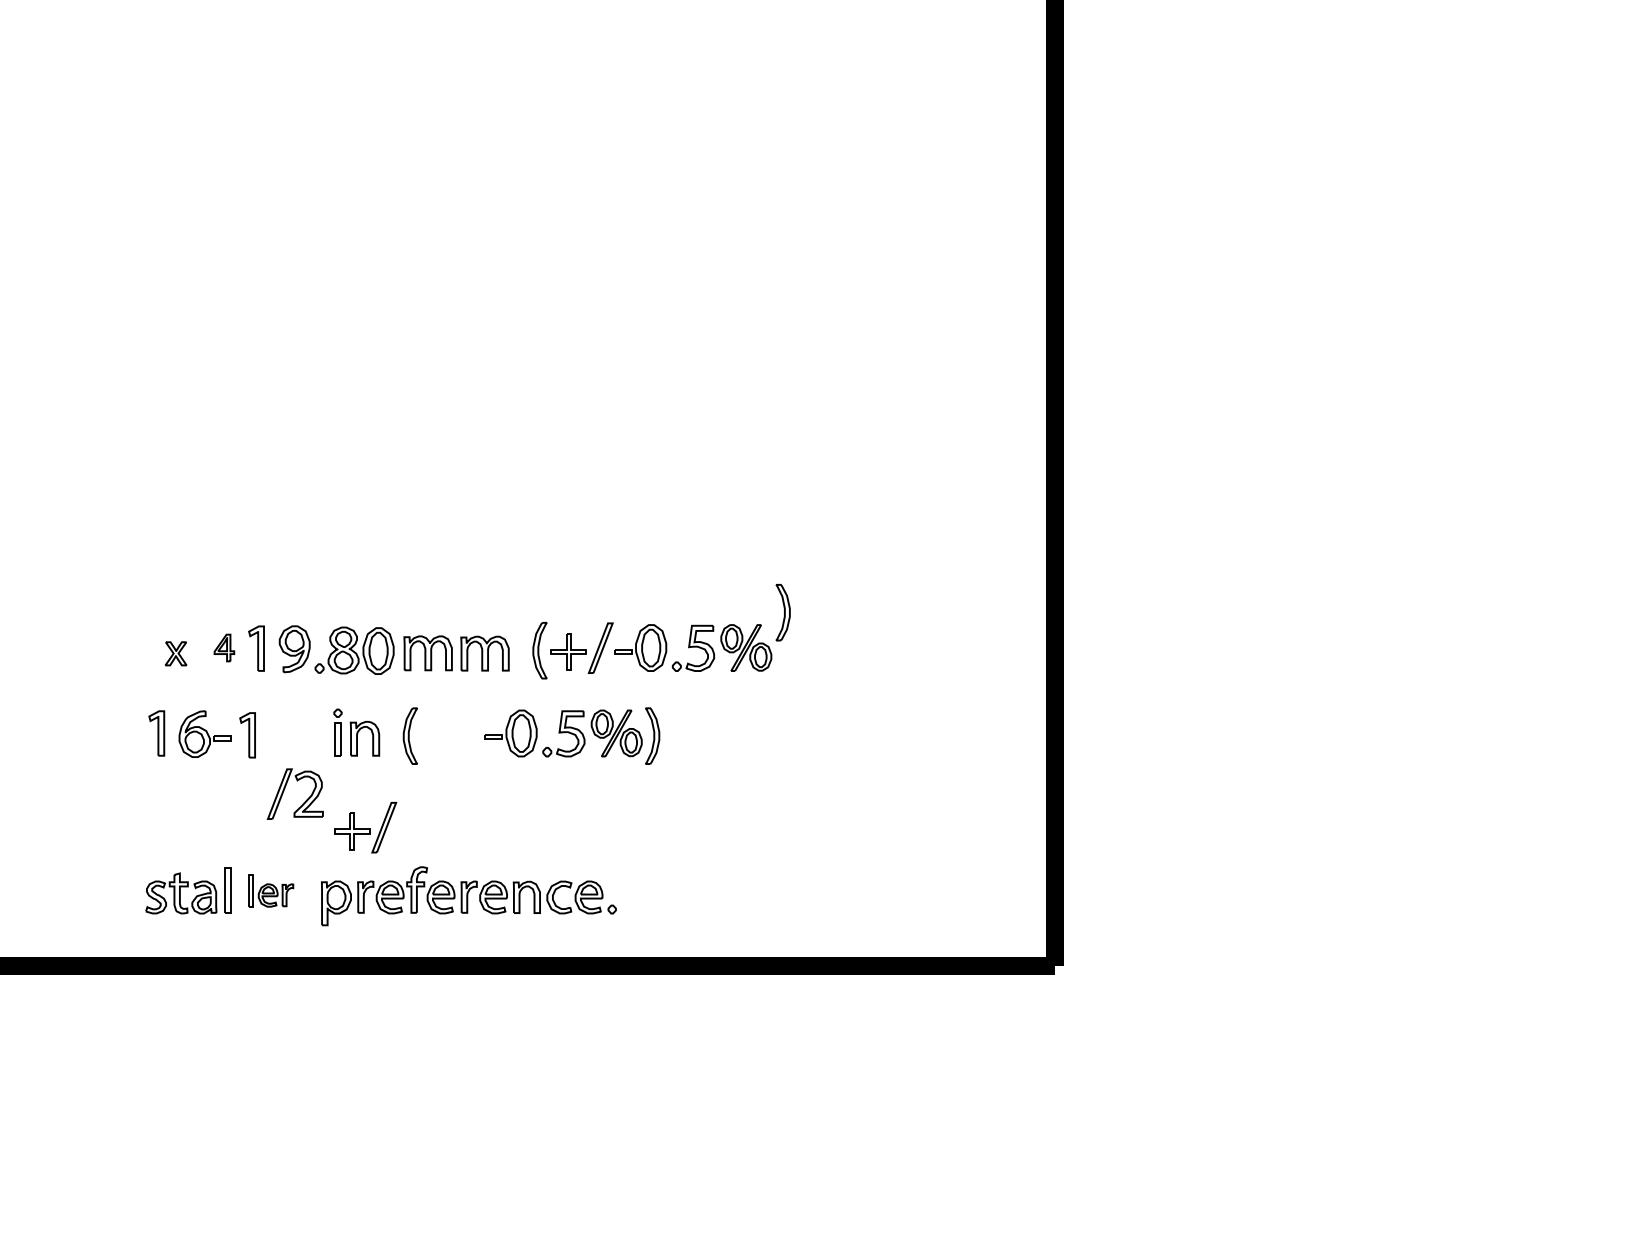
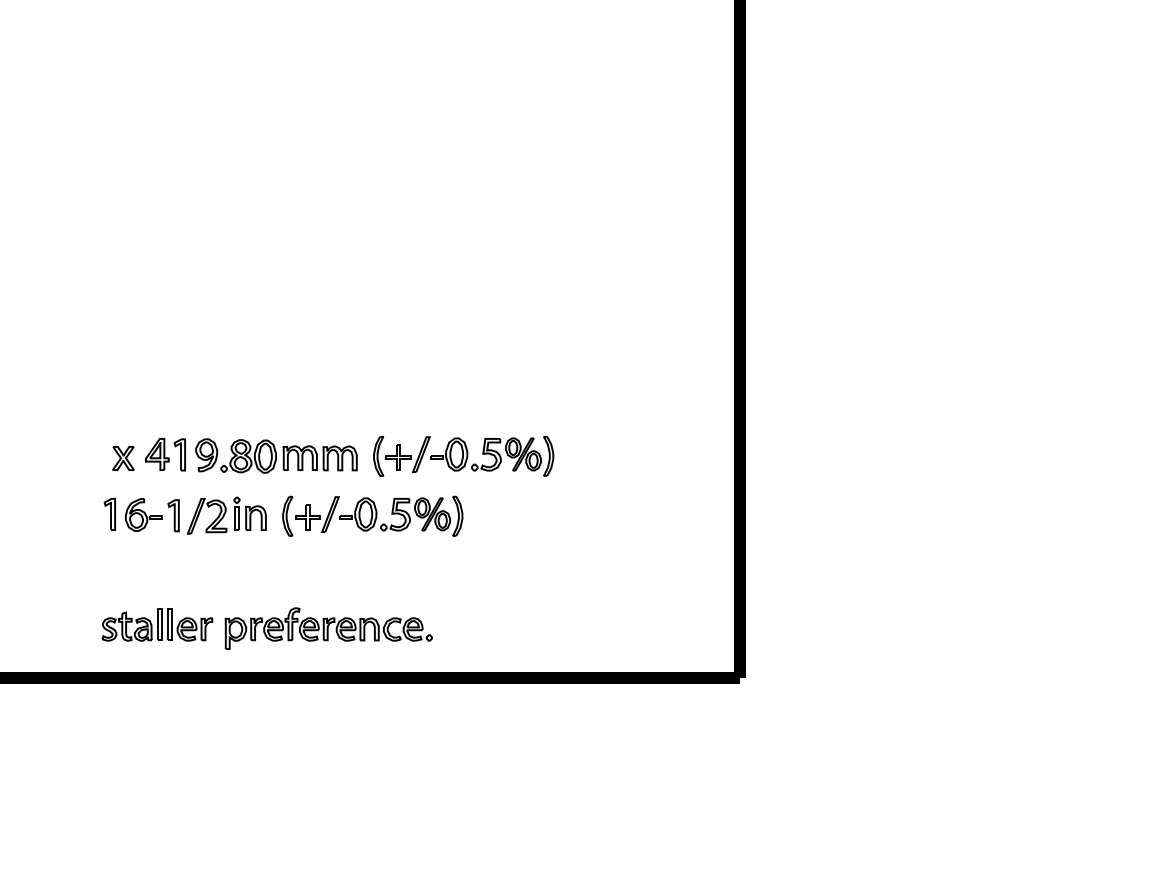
part: (782, 612) -> (548, 456), moved
part: (224, 647) -> (157, 454), size x1.67
part: (175, 653) -> (123, 458), size x1.43
part: (284, 791) -> (199, 514), moved
part: (365, 827) -> (317, 514), moved
part: (271, 890) -> (190, 624), size x1.43

